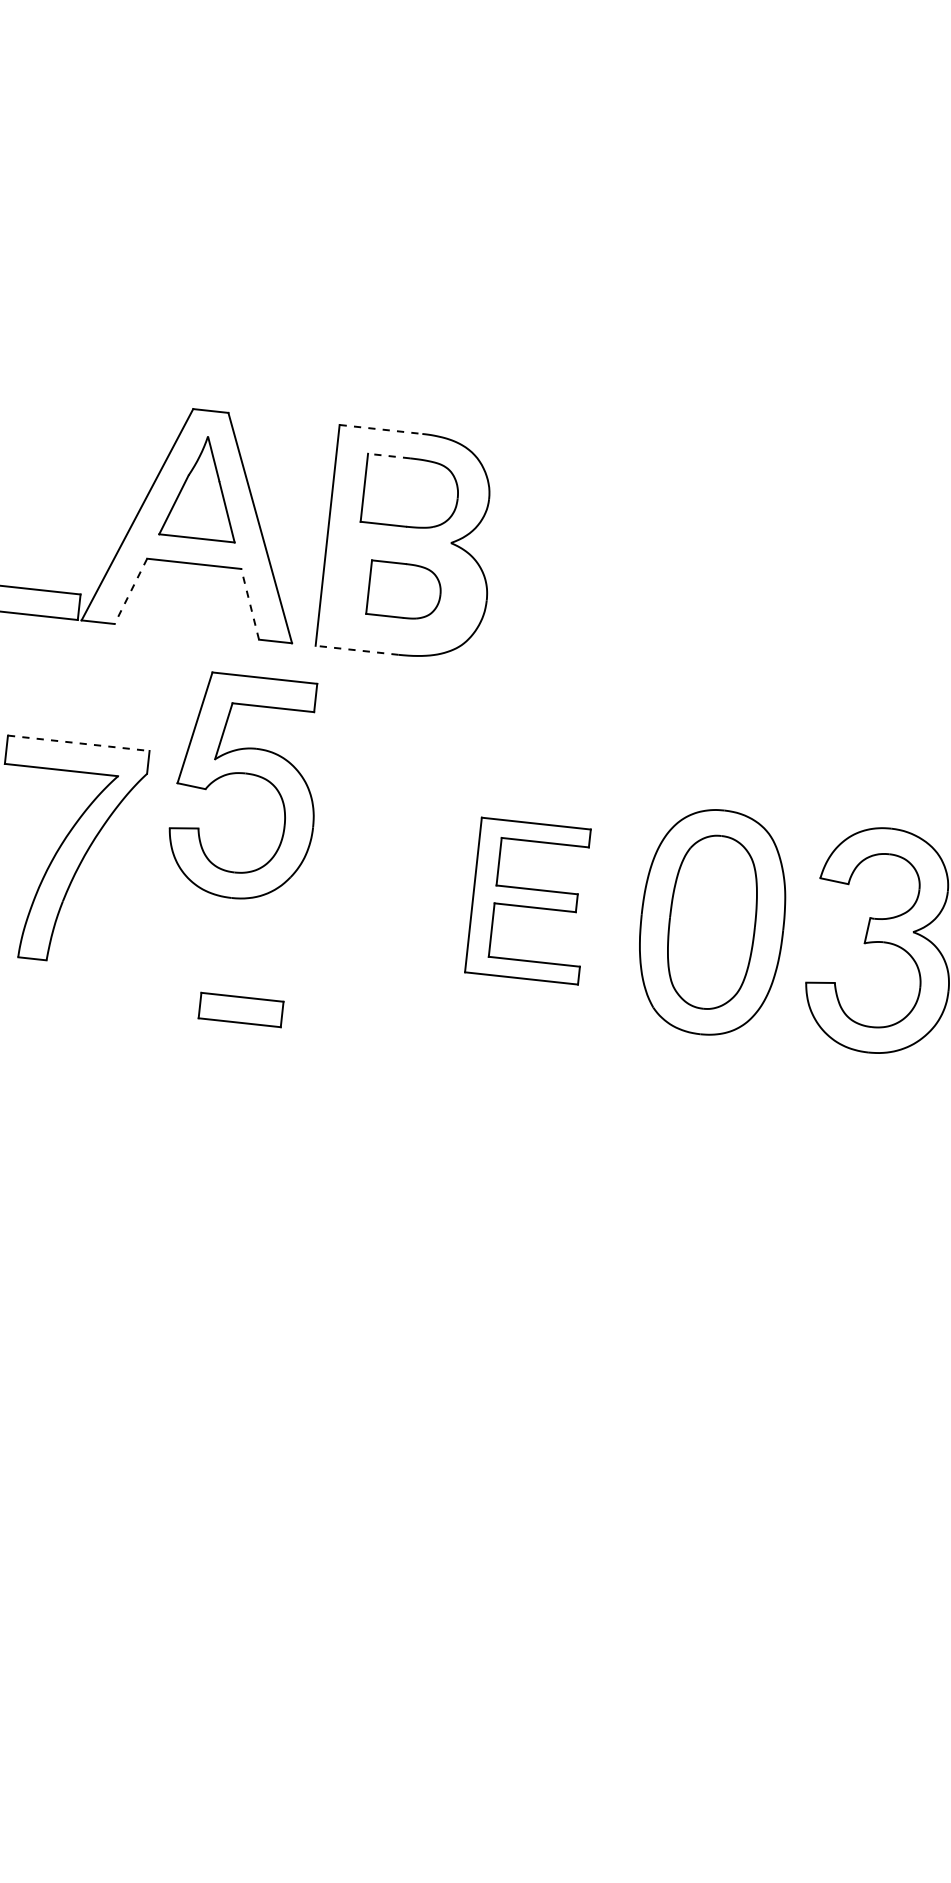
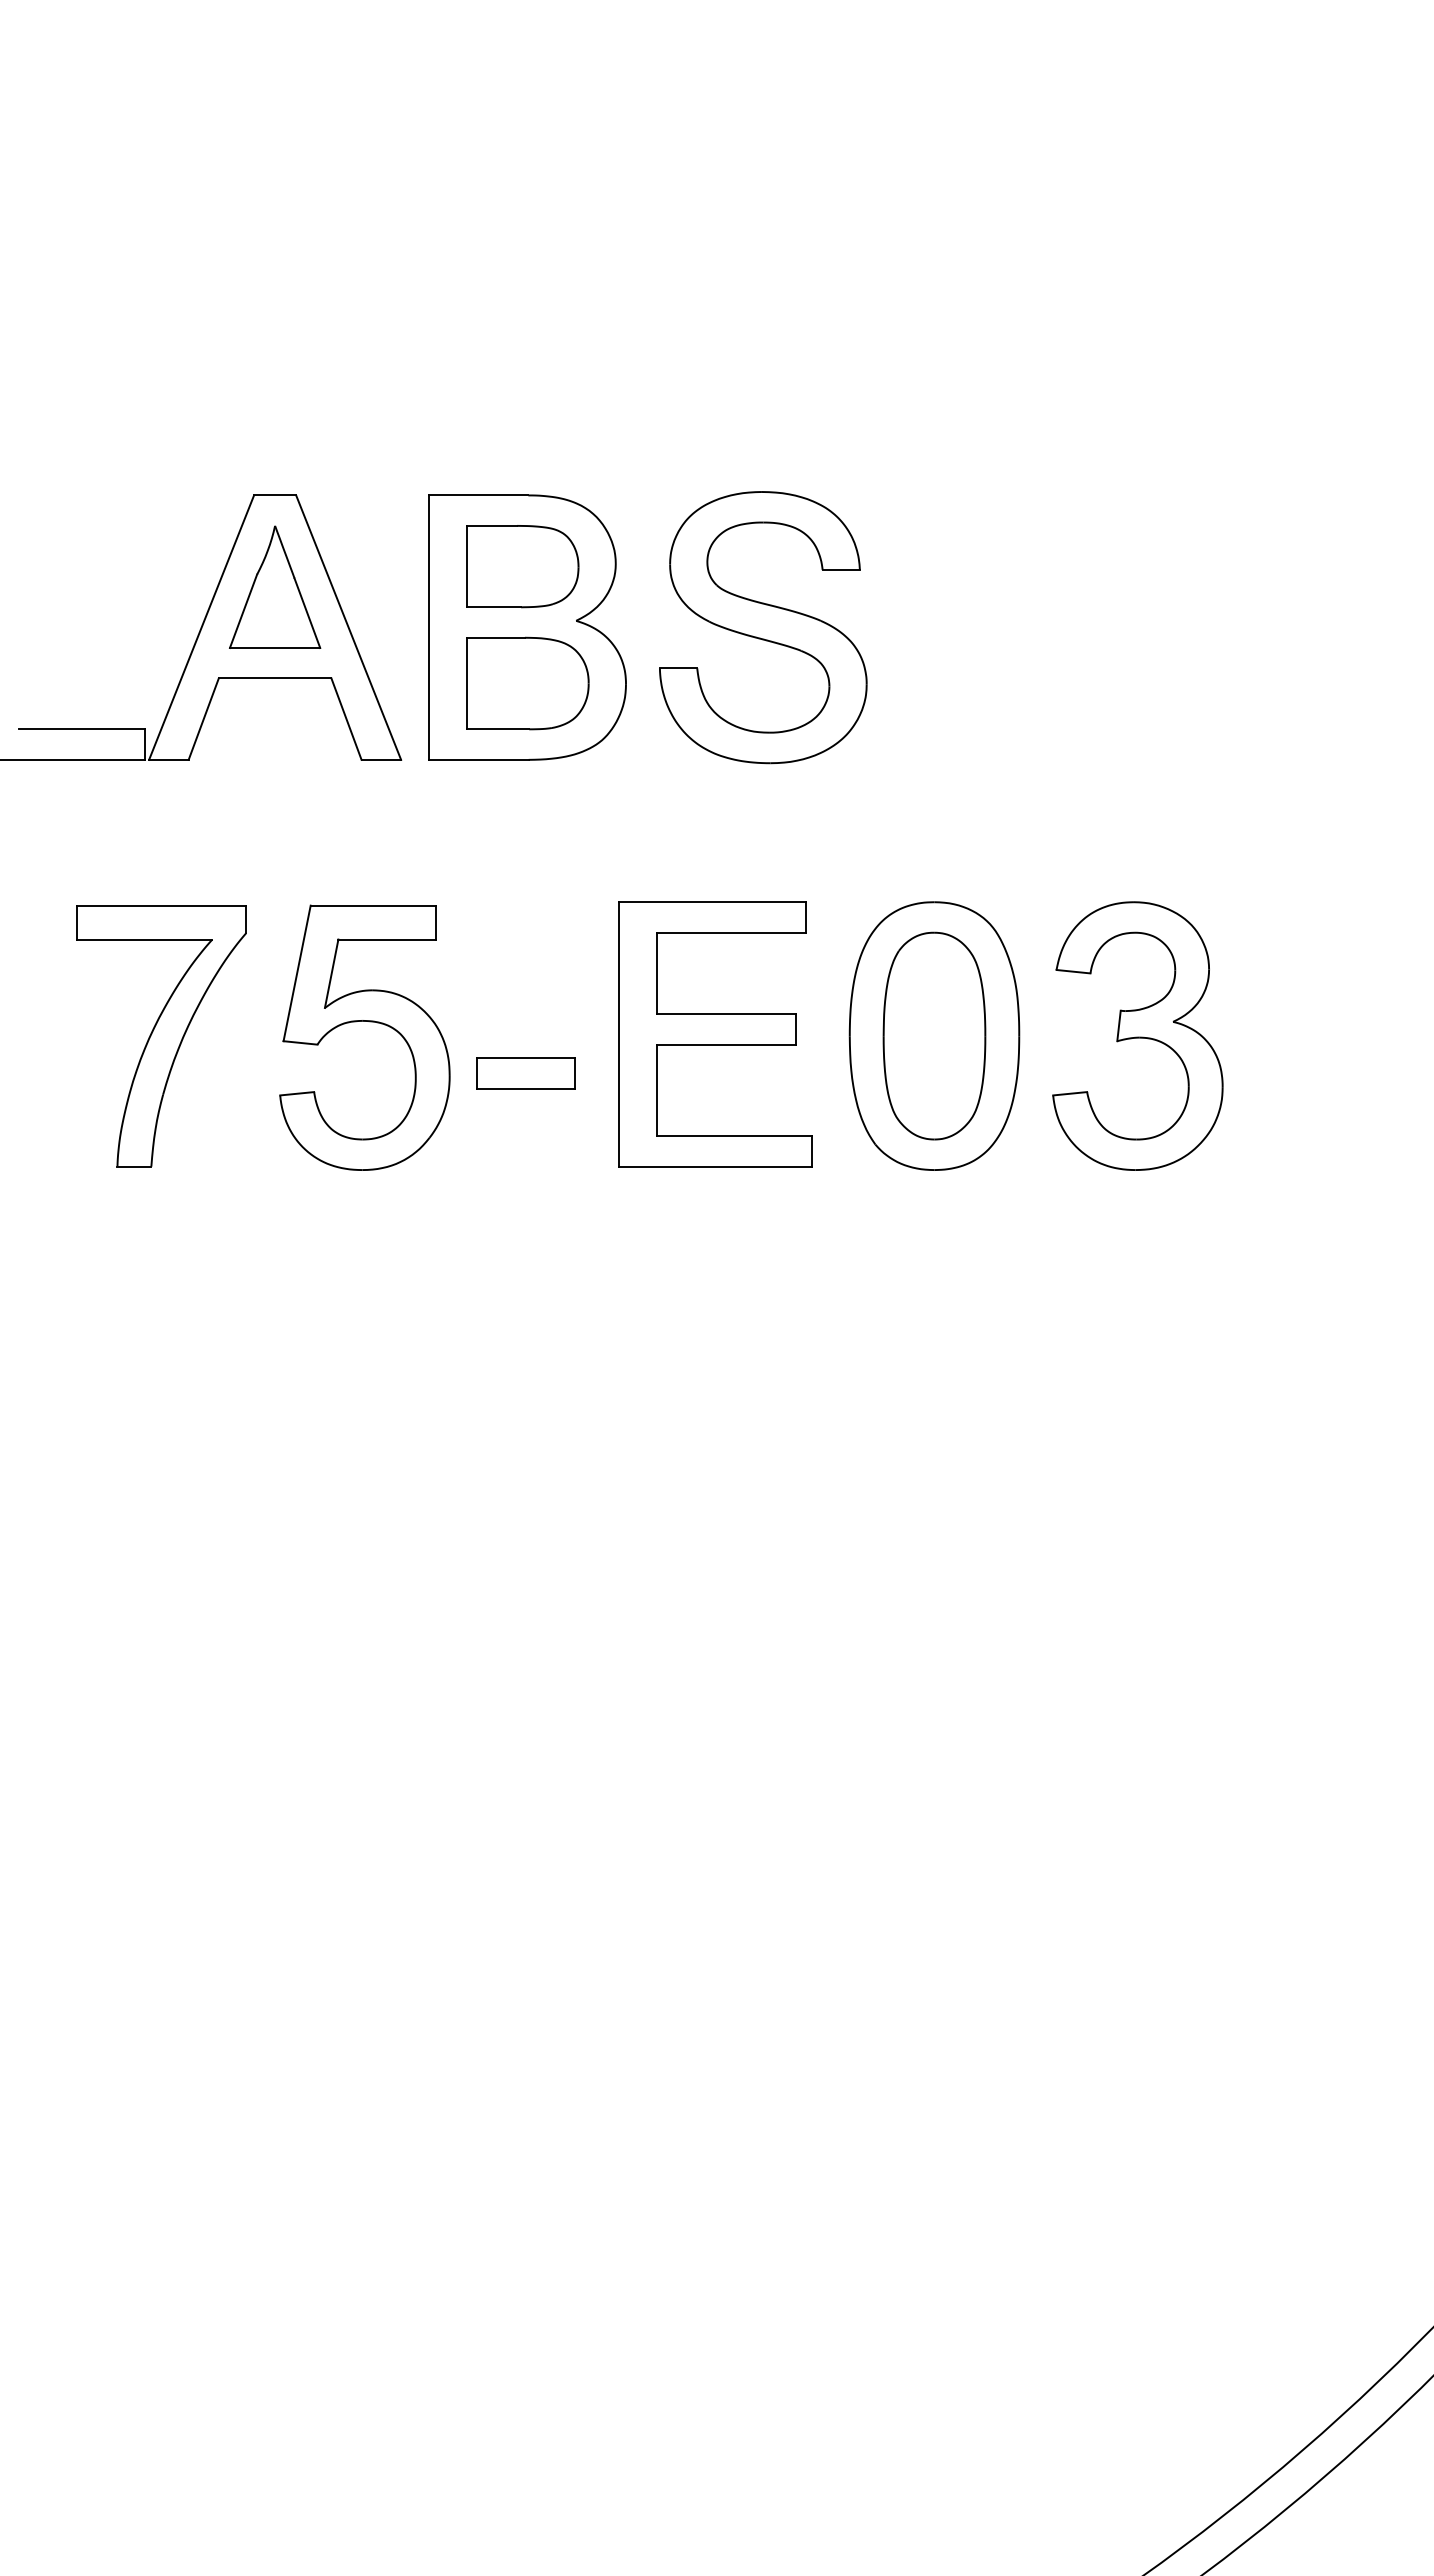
line: (380, 429) -> (478, 495), dashed -> solid
line: (388, 455) -> (491, 525), dashed -> solid
part: (606, 565) -> (763, 627), added
part: (404, 590) -> (527, 683), size x1.43
line: (130, 591) -> (203, 719), dashed -> solid
line: (250, 603) -> (346, 718), dashed -> solid
line: (356, 649) -> (478, 759), dashed -> solid
line: (78, 743) -> (161, 905), dashed -> solid
part: (251, 775) -> (369, 1022), moved
part: (529, 901) -> (715, 1034), size x1.43
part: (240, 1010) -> (525, 1073), moved

